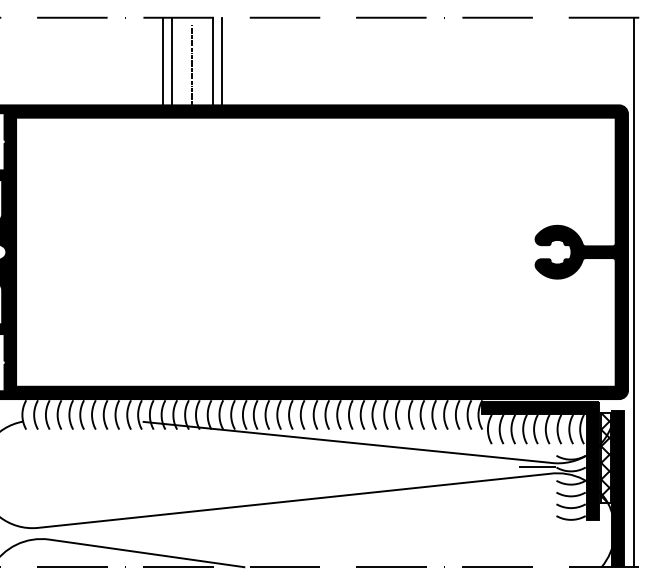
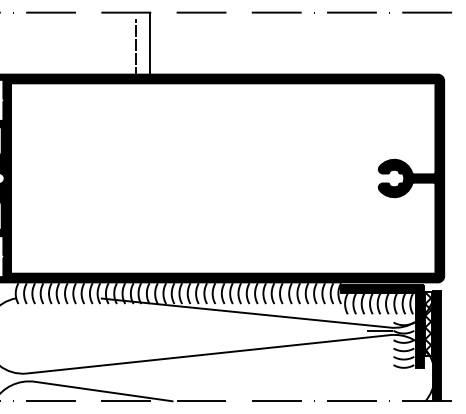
line: (162, 61) -> (114, 43), removed
line: (171, 61) -> (121, 43), removed
line: (221, 61) -> (156, 43), removed
line: (633, 292) -> (448, 207), removed

